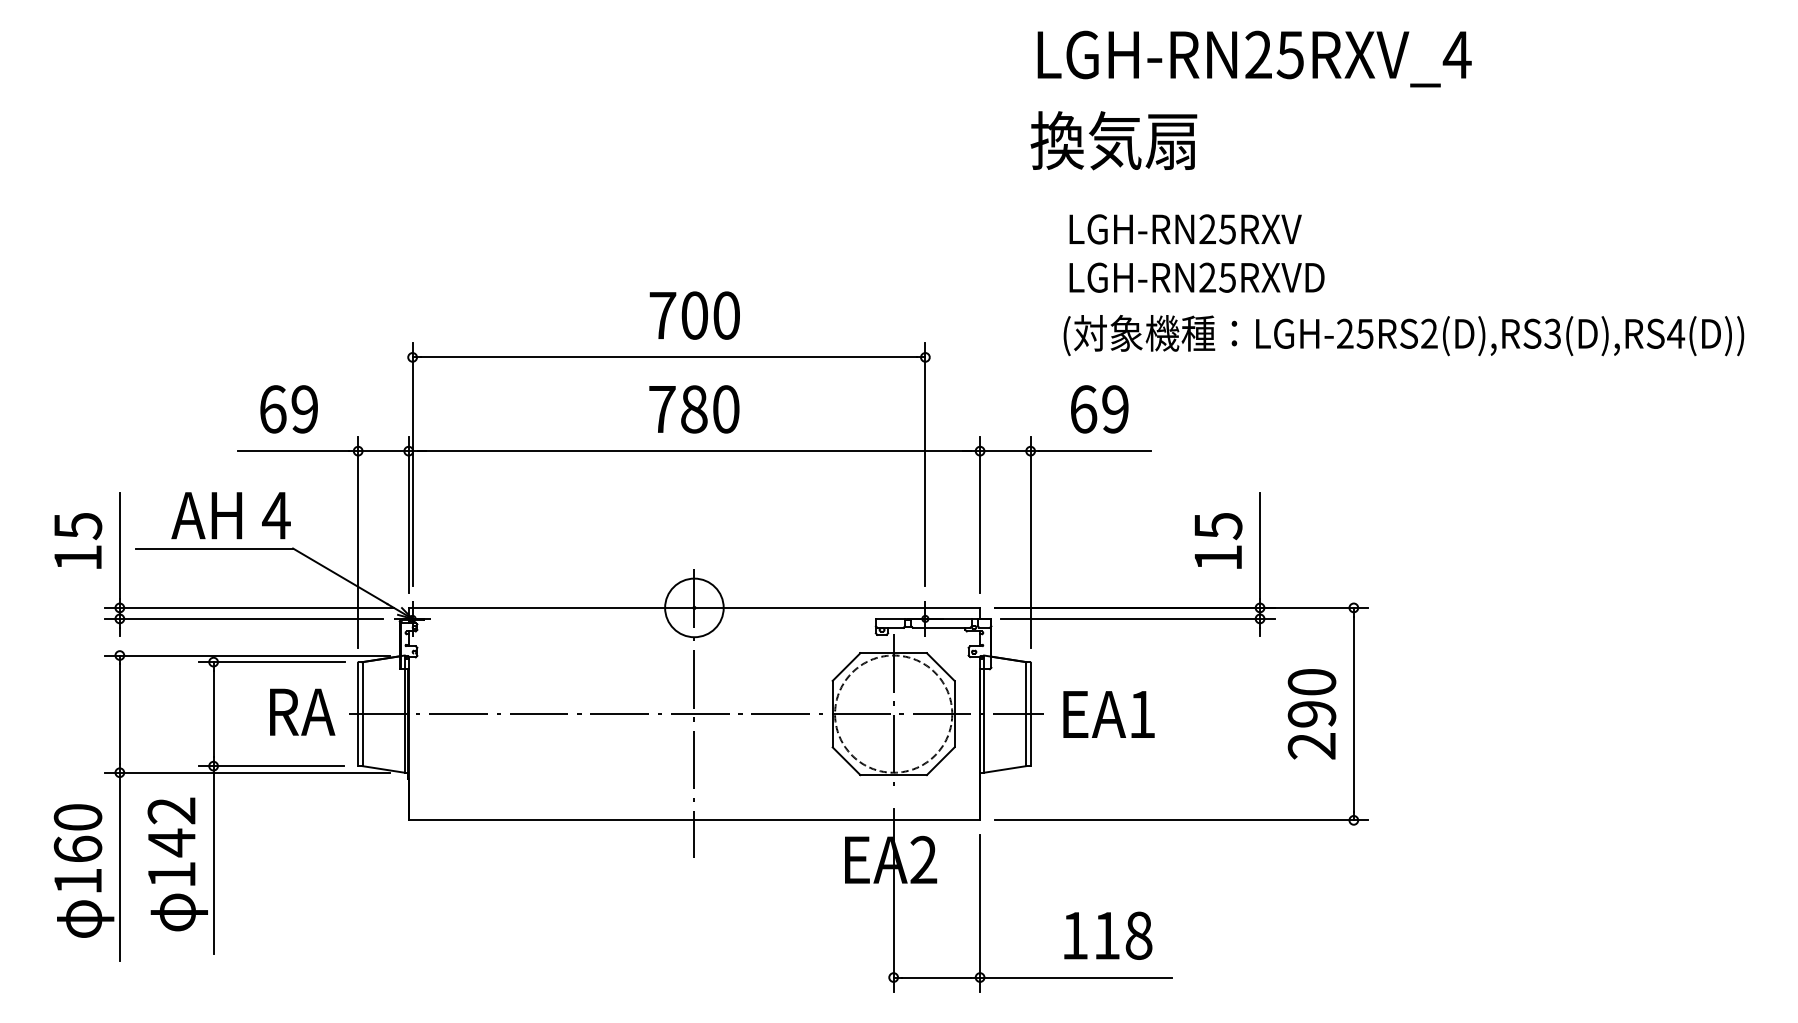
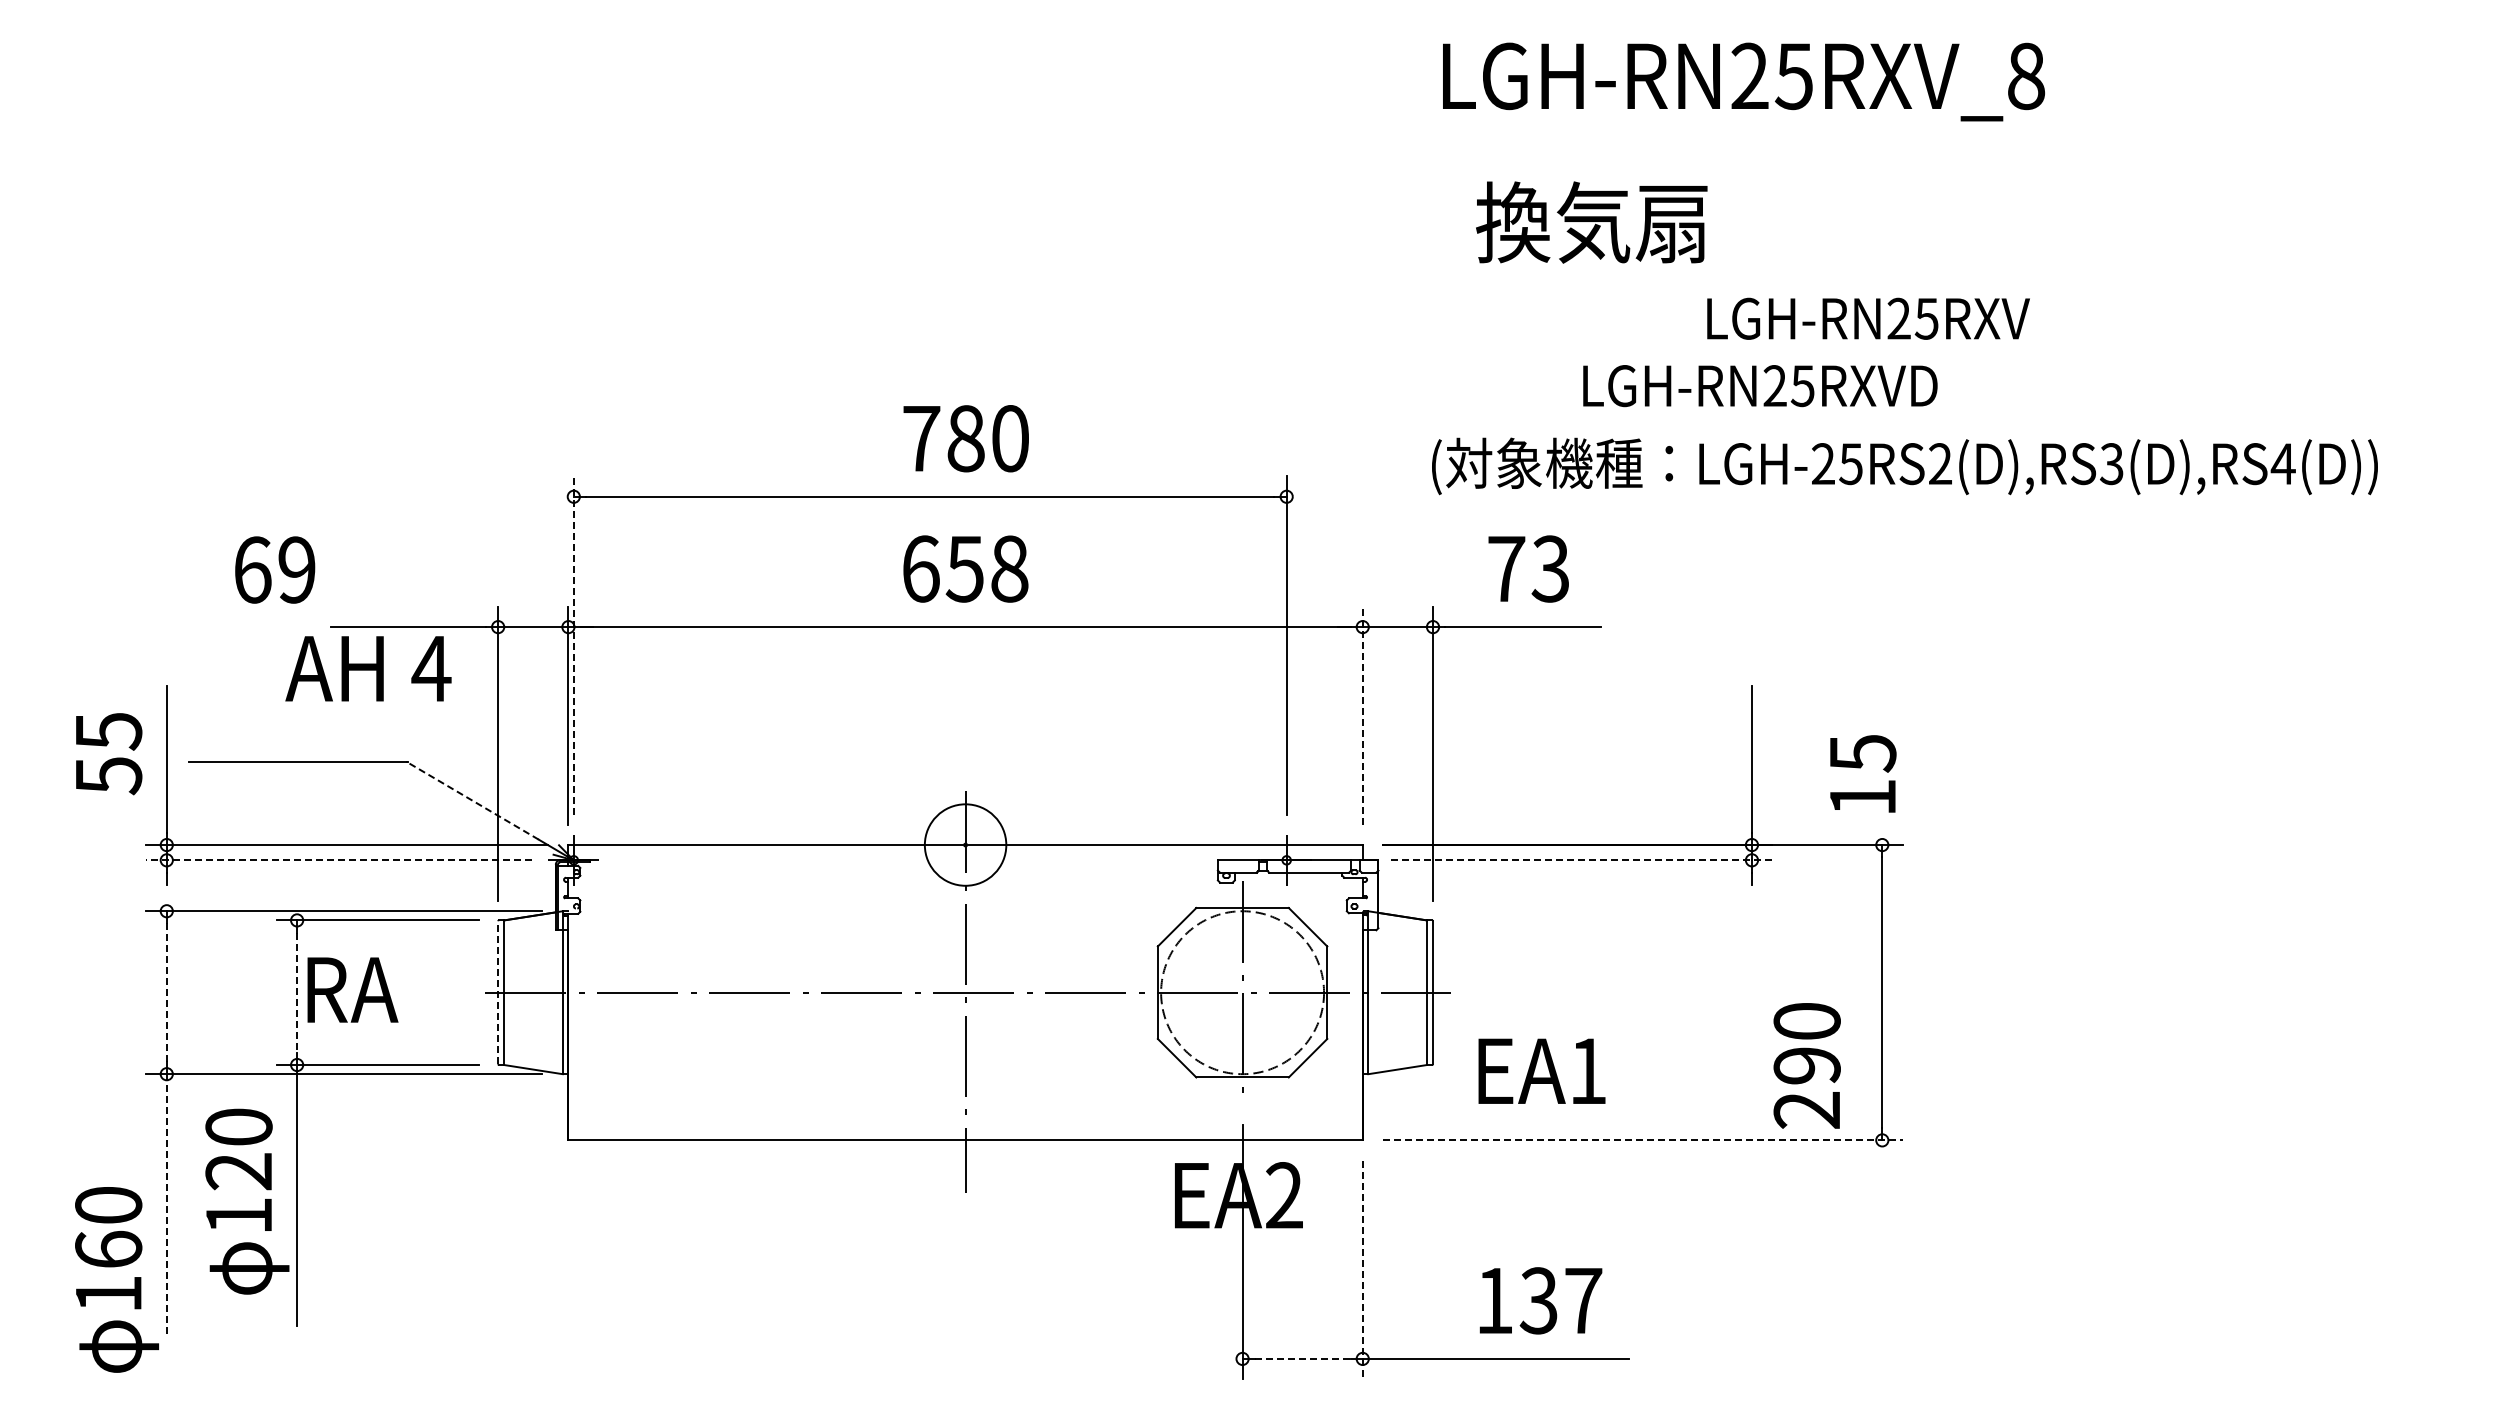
text: (1457, 55) -> (2026, 76), LGH-RN25RXV_4 -> LGH-RN25RXV_8
text: (1113, 140) -> (1591, 222), moved
text: (1185, 229) -> (1868, 318), moved
text: (1197, 278) -> (1760, 386), moved
text: (694, 315) -> (965, 438), 700 -> 780
text: (1403, 335) -> (1904, 466), moved
text: (289, 408) -> (275, 569), moved
text: (694, 408) -> (965, 568), 780 -> 658
text: (1099, 408) -> (1528, 568), 69 -> 73
line: (412, 463) -> (573, 644), solid -> dashed
line: (979, 514) -> (1362, 715), solid -> dashed
text: (231, 515) -> (368, 668), moved
text: (1218, 540) -> (1863, 773), moved
text: (78, 558) -> (109, 776), 15 -> 55
line: (339, 575) -> (472, 800), solid -> dashed
line: (244, 619) -> (339, 860), solid -> dashed
line: (1138, 619) -> (1582, 860), solid -> dashed
text: (302, 711) -> (352, 989), moved
line: (358, 713) -> (498, 992), solid -> dashed
text: (1108, 713) -> (1541, 1070), moved
text: (1311, 713) -> (1806, 1065), moved
line: (119, 714) -> (166, 993), solid -> dashed
line: (213, 714) -> (297, 993), solid -> dashed
line: (1181, 820) -> (1642, 1140), solid -> dashed
text: (171, 826) -> (238, 1149), 142 -> 120
line: (119, 866) -> (166, 1204), solid -> dashed
text: (83, 870) -> (116, 1279), moved
line: (979, 913) -> (1362, 1270), solid -> dashed
text: (1122, 935) -> (1560, 1300), 118 -> 137
line: (936, 977) -> (1302, 1358), solid -> dashed

